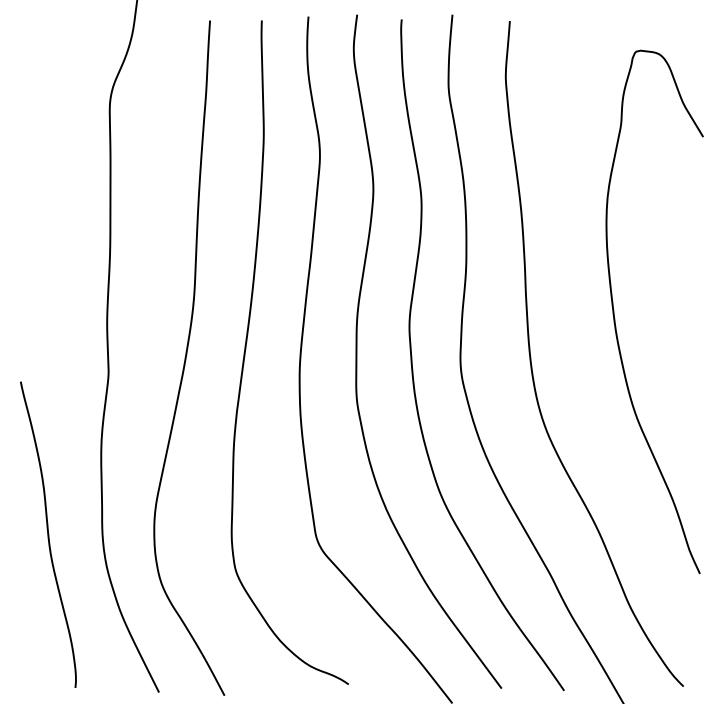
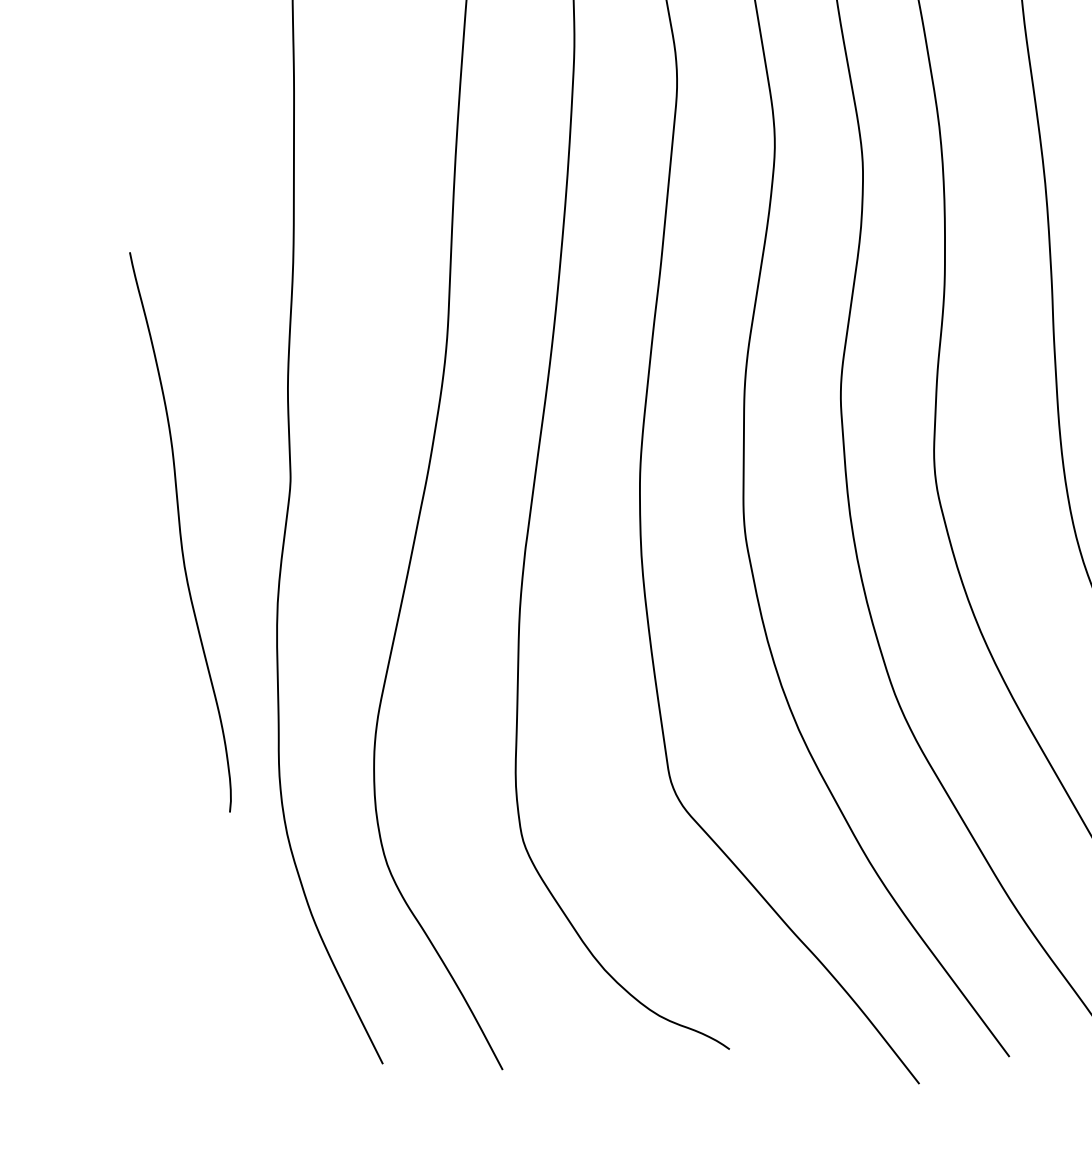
curve: (48, 534) -> (180, 531), moved

